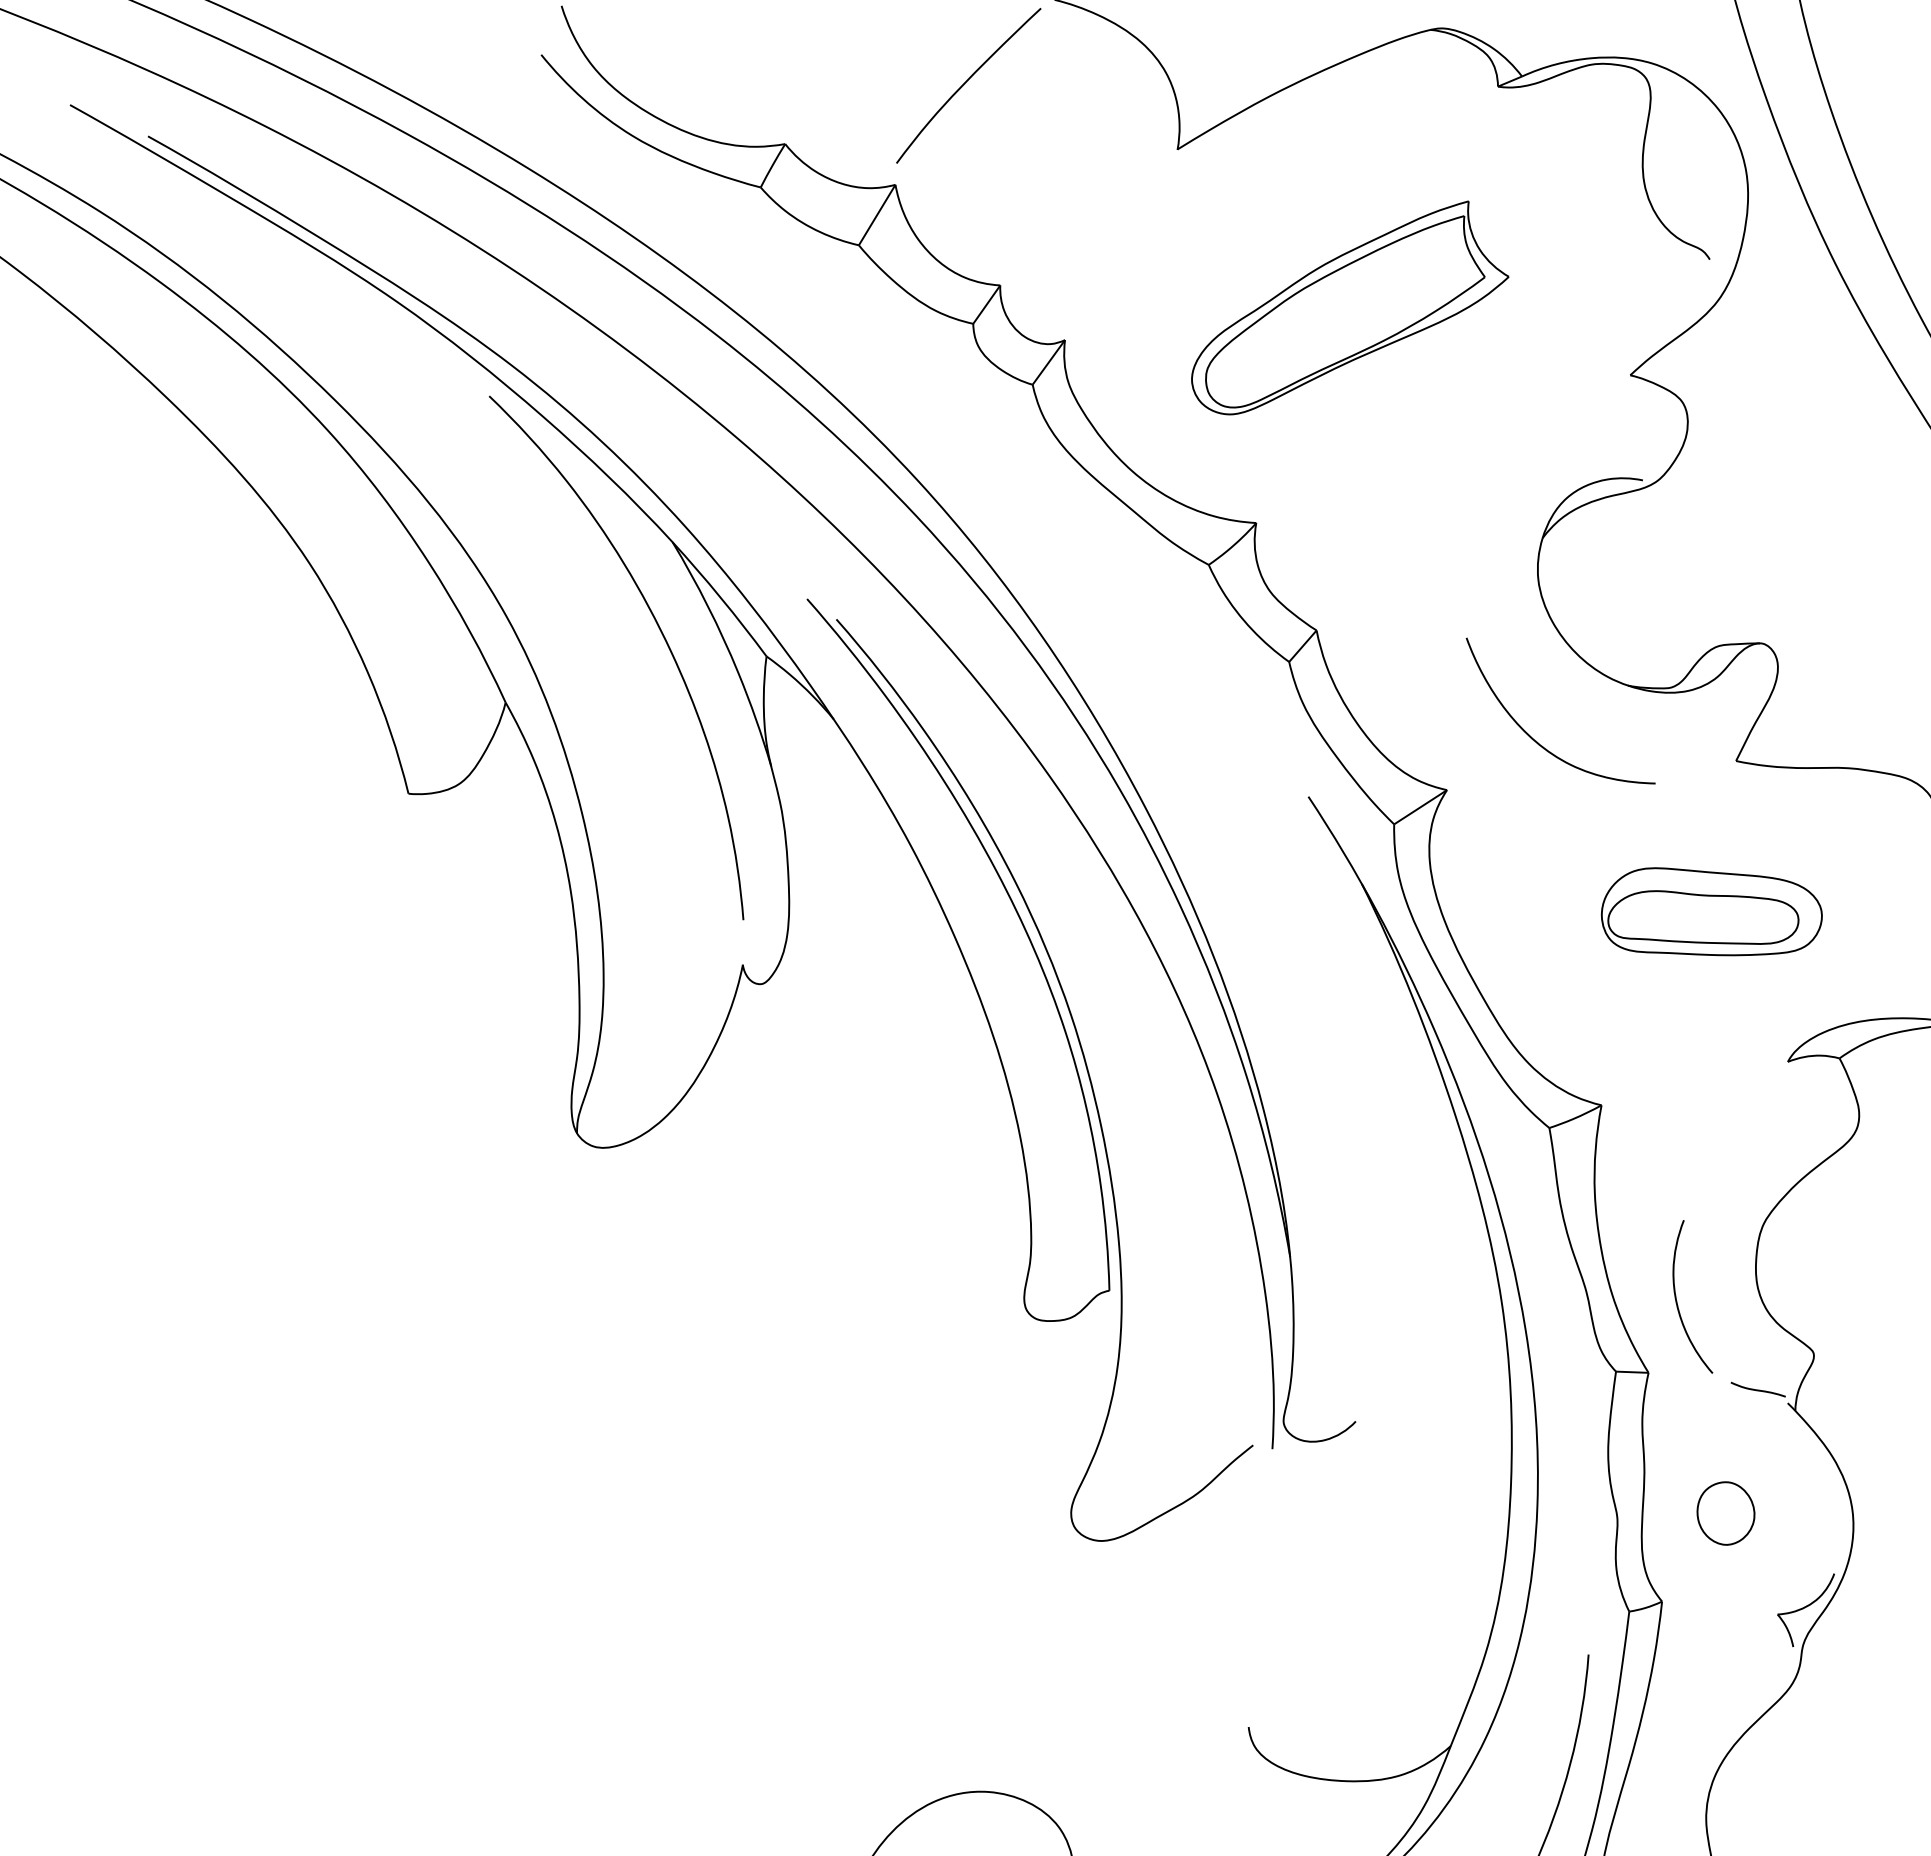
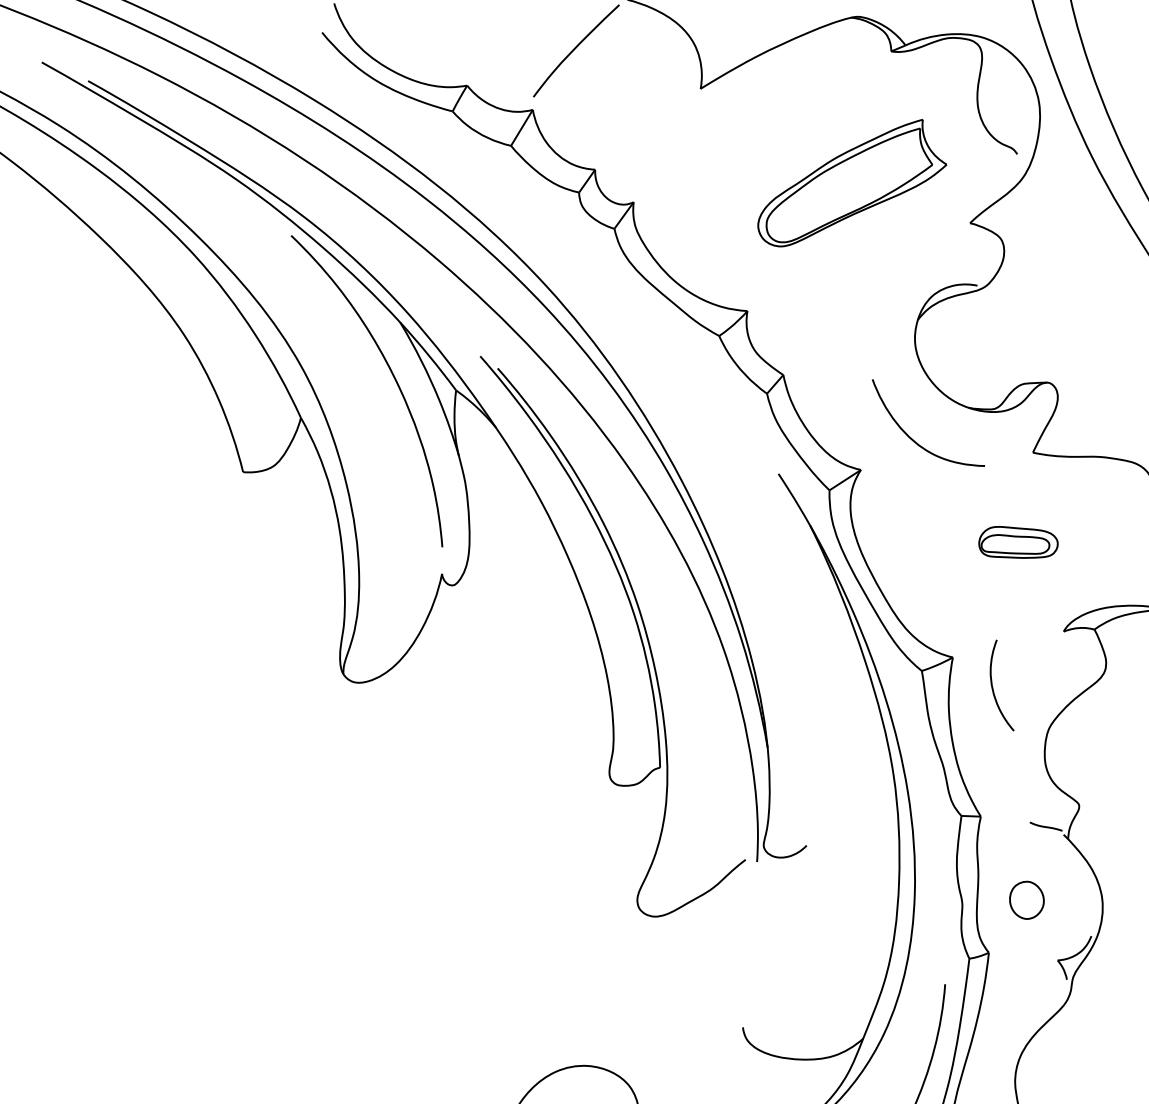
part: (1350, 308) -> (852, 183), moved
part: (1711, 912) -> (1018, 542), size x0.6
curve: (1678, 1300) -> (993, 687), moved

